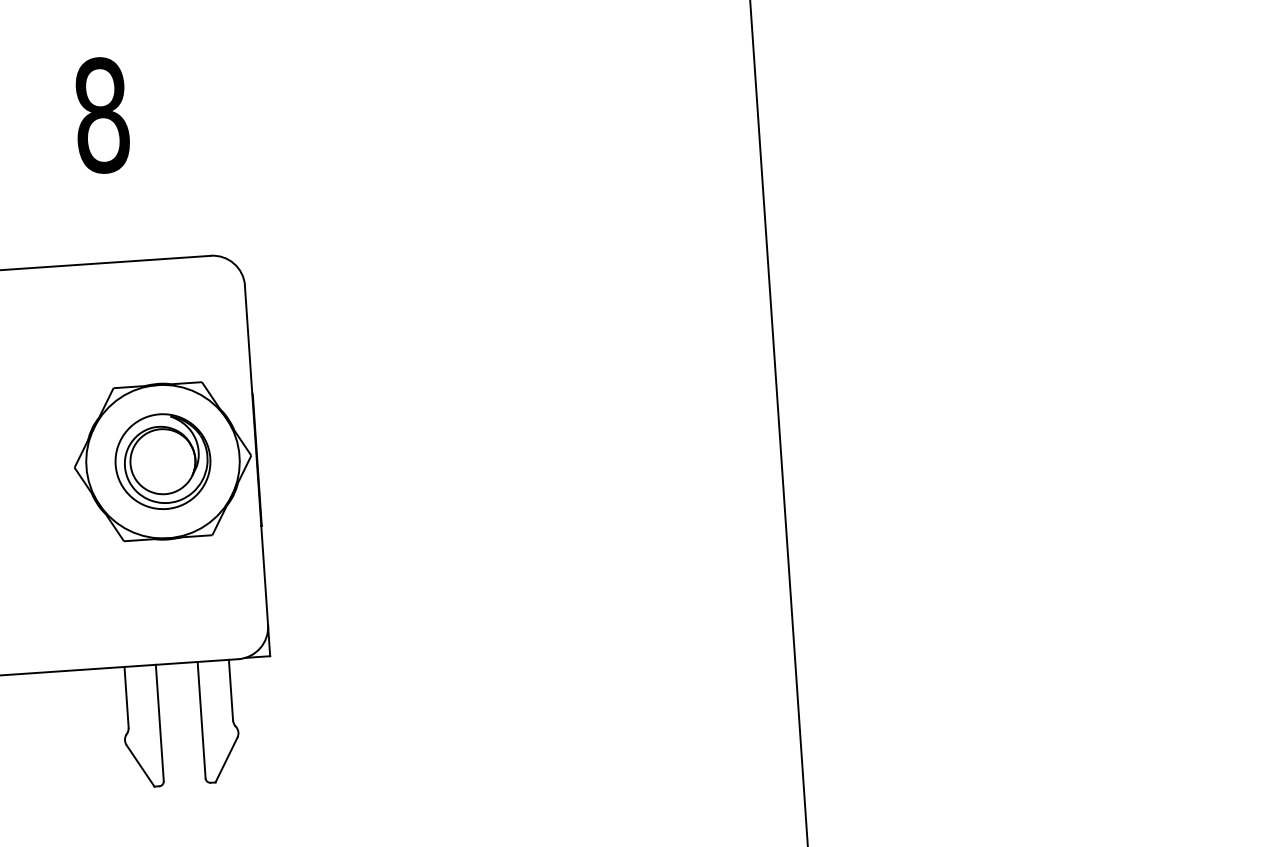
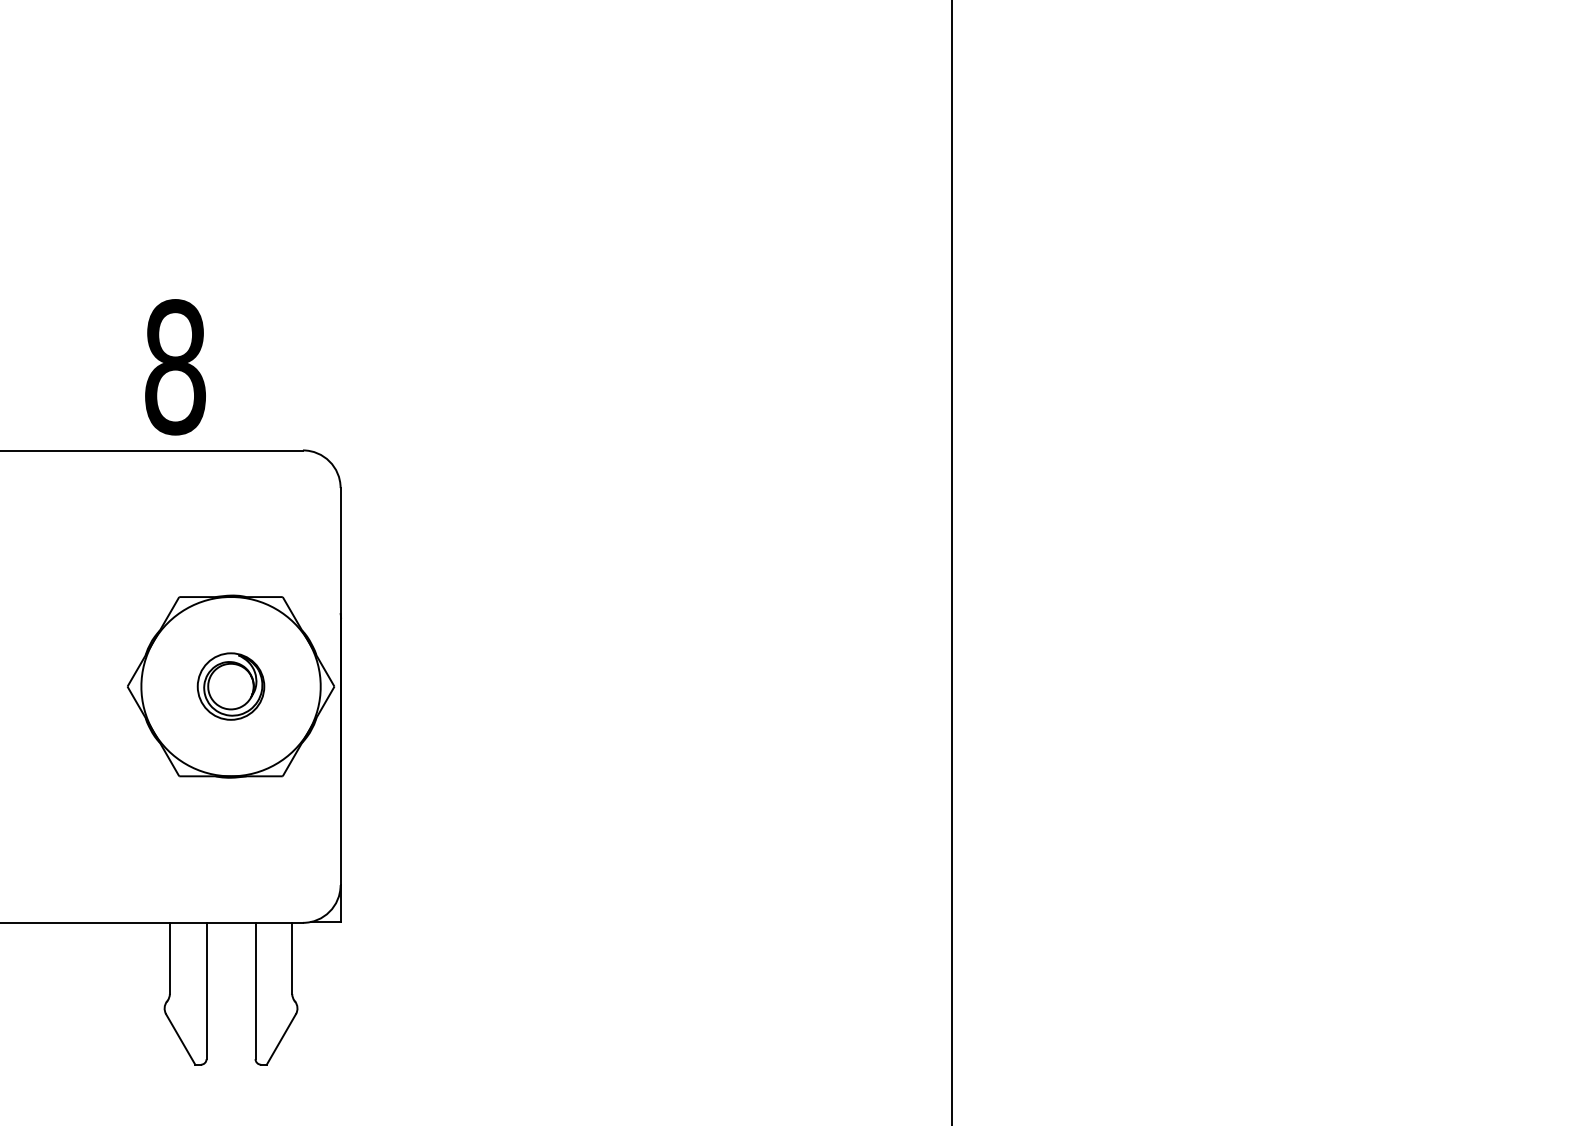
text: (102, 115) -> (175, 367), moved
part: (162, 461) -> (230, 686), size x0.6

